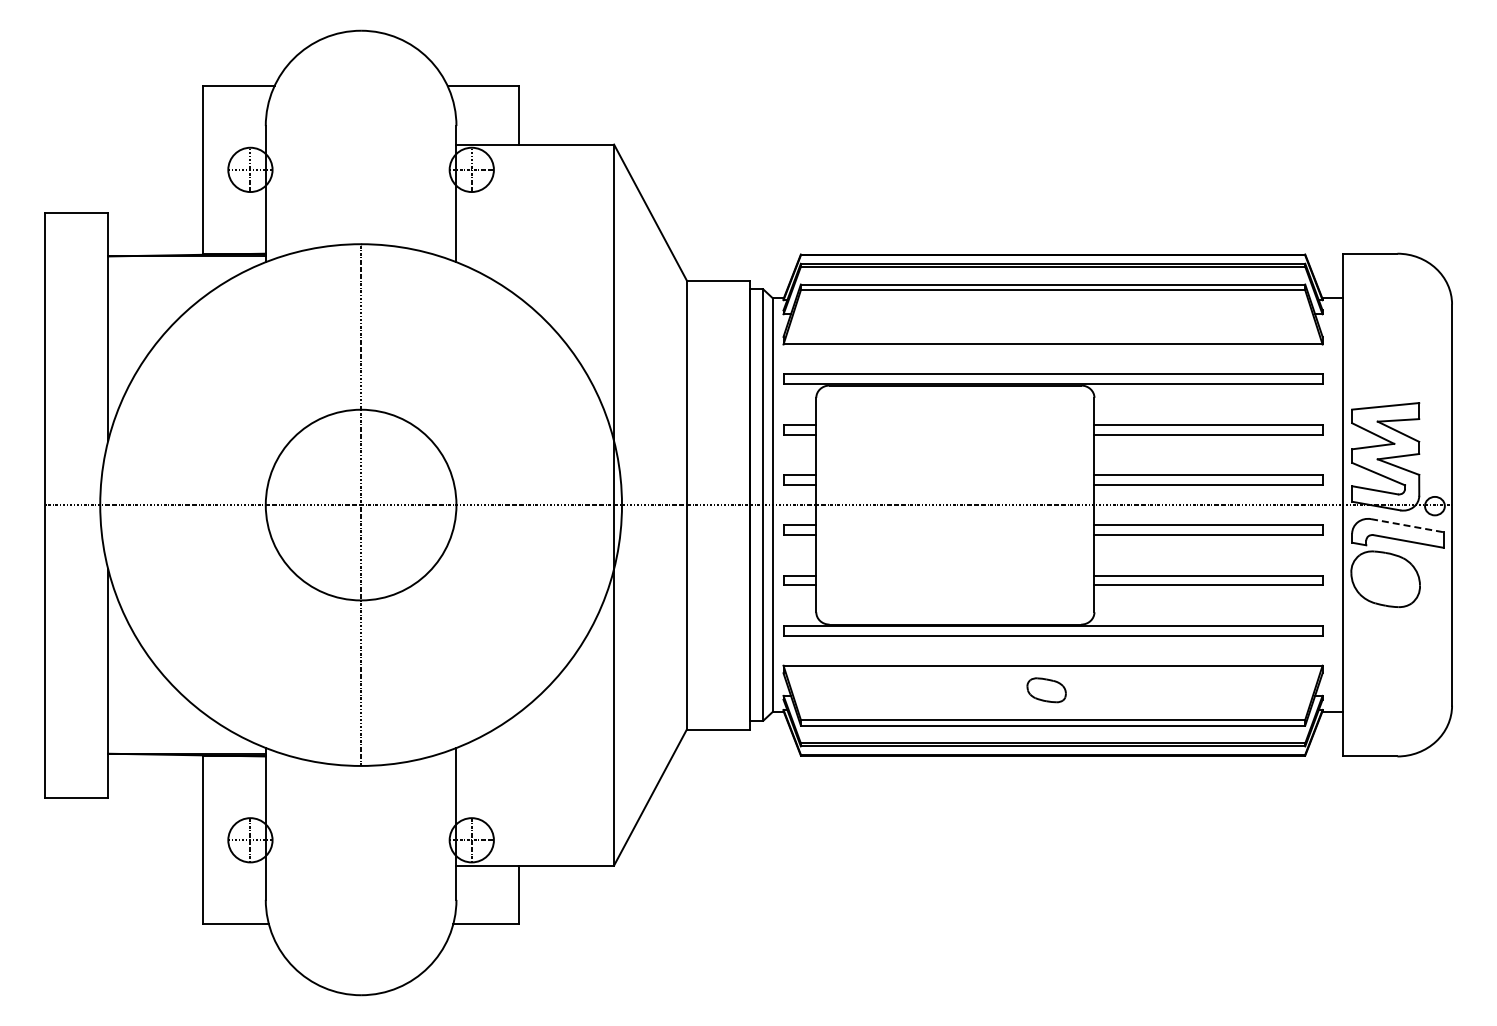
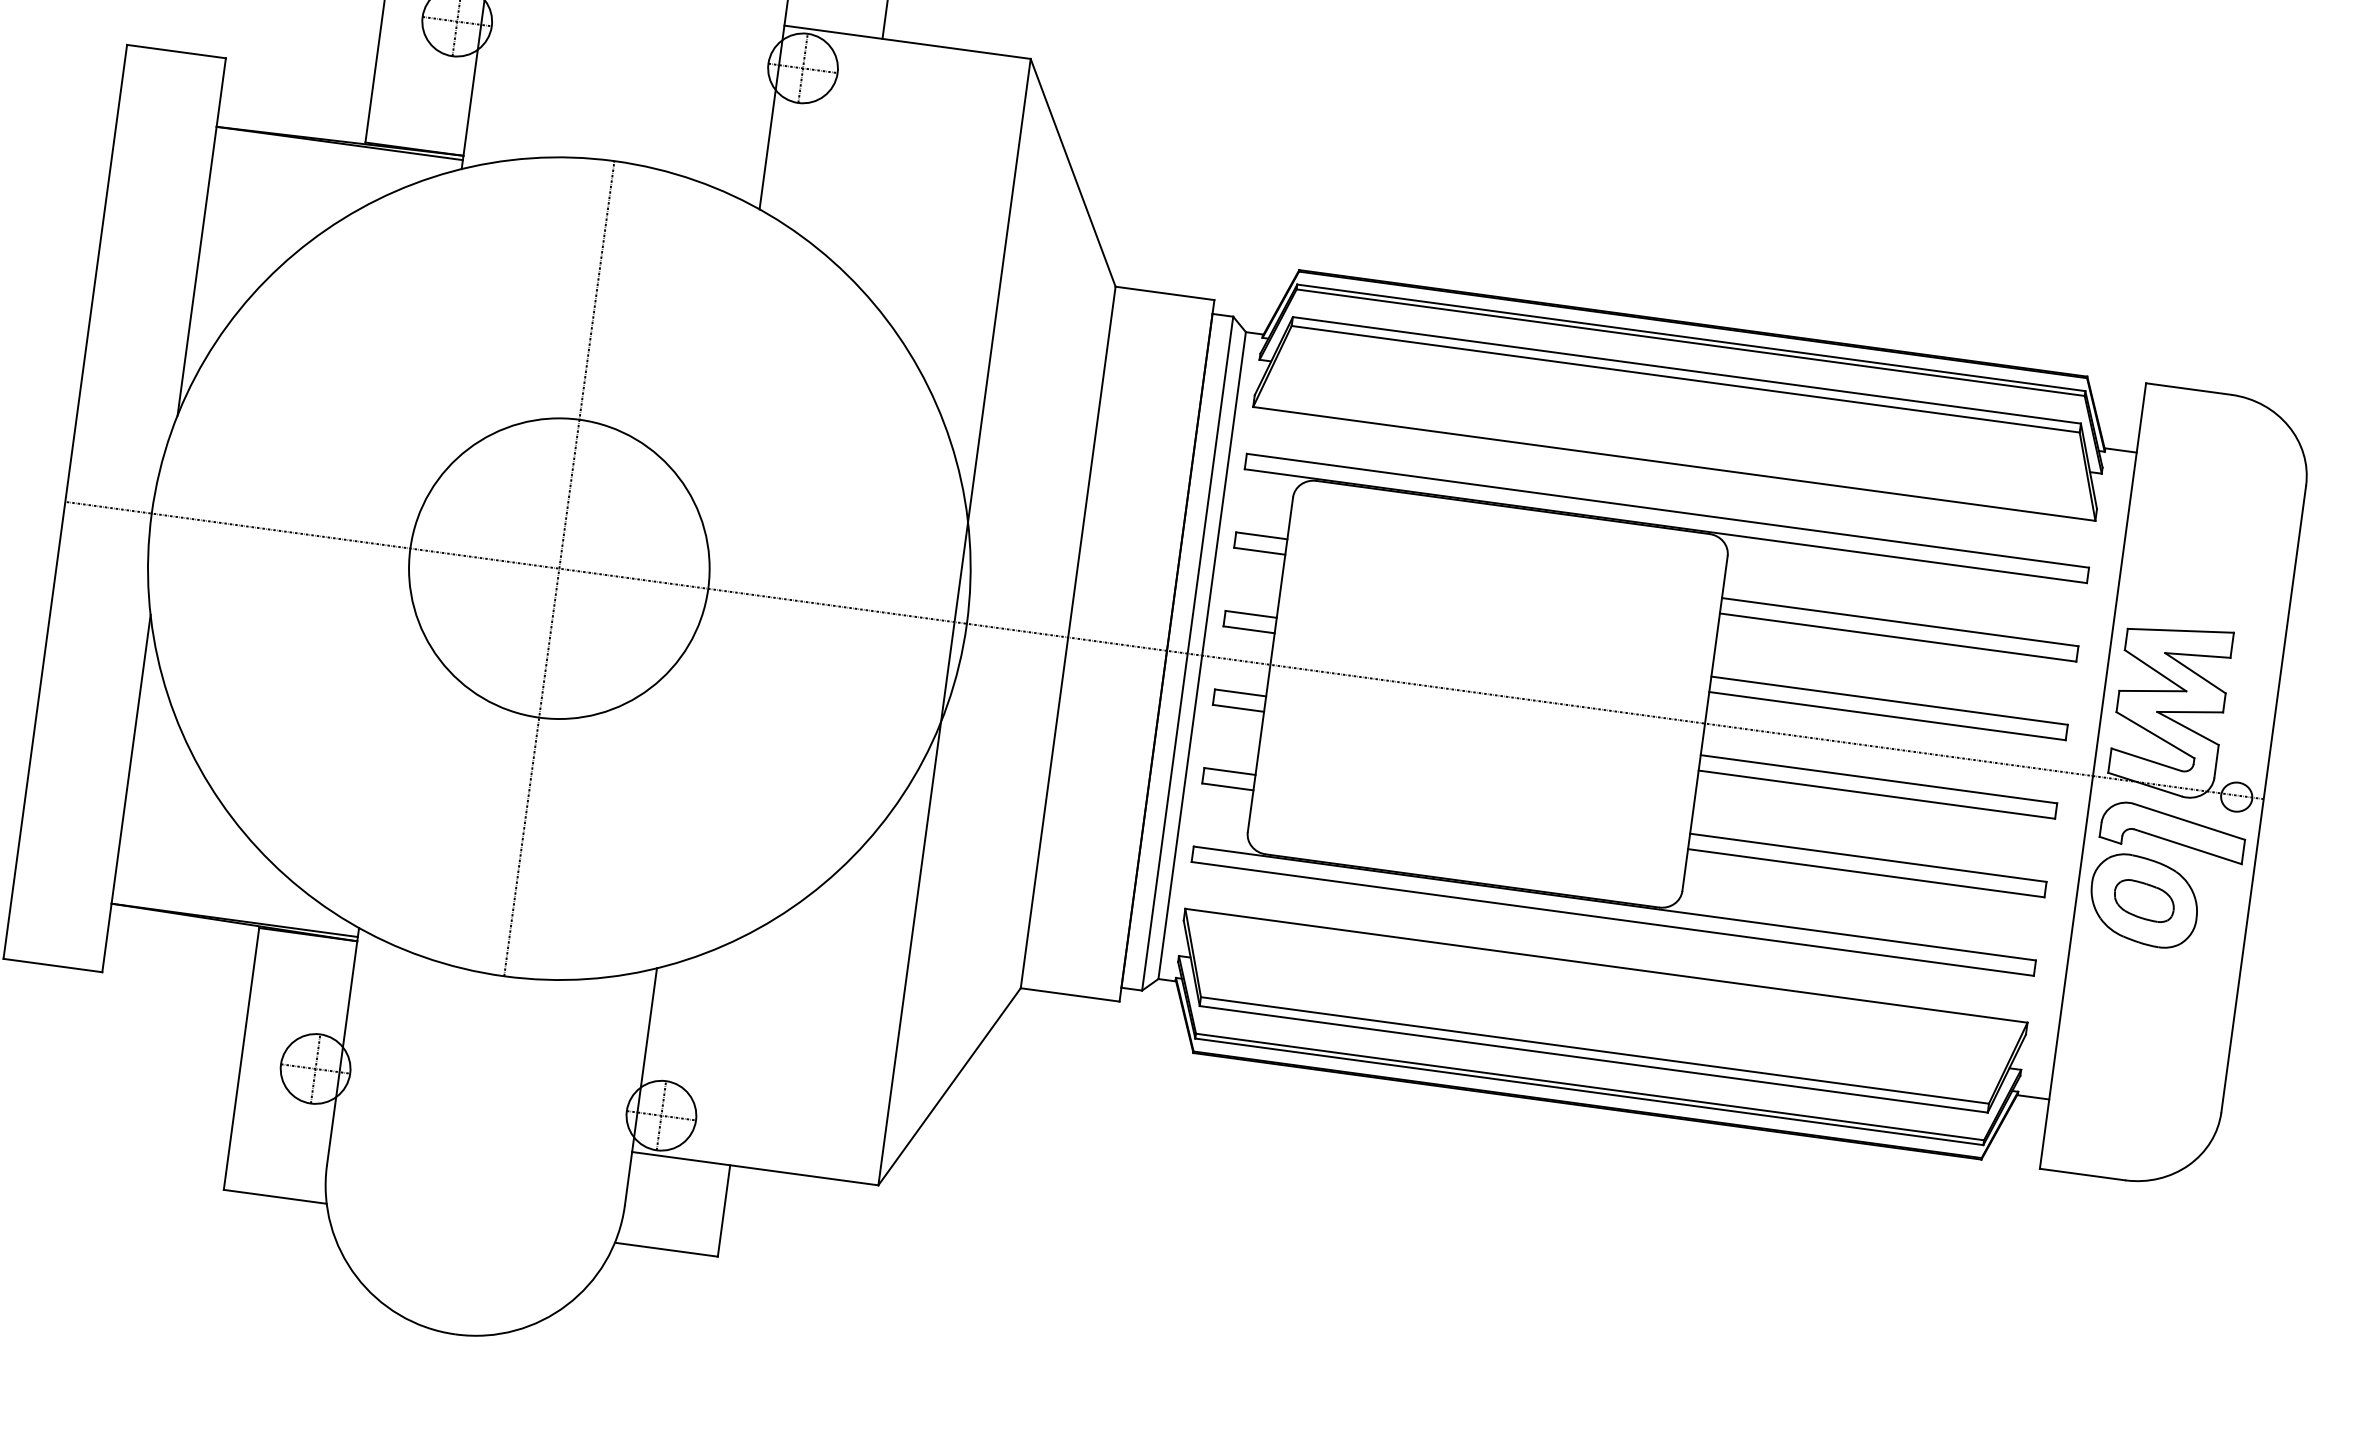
line: (1407, 525) -> (2189, 821), dashed -> solid
part: (1046, 690) -> (2143, 901), moved

